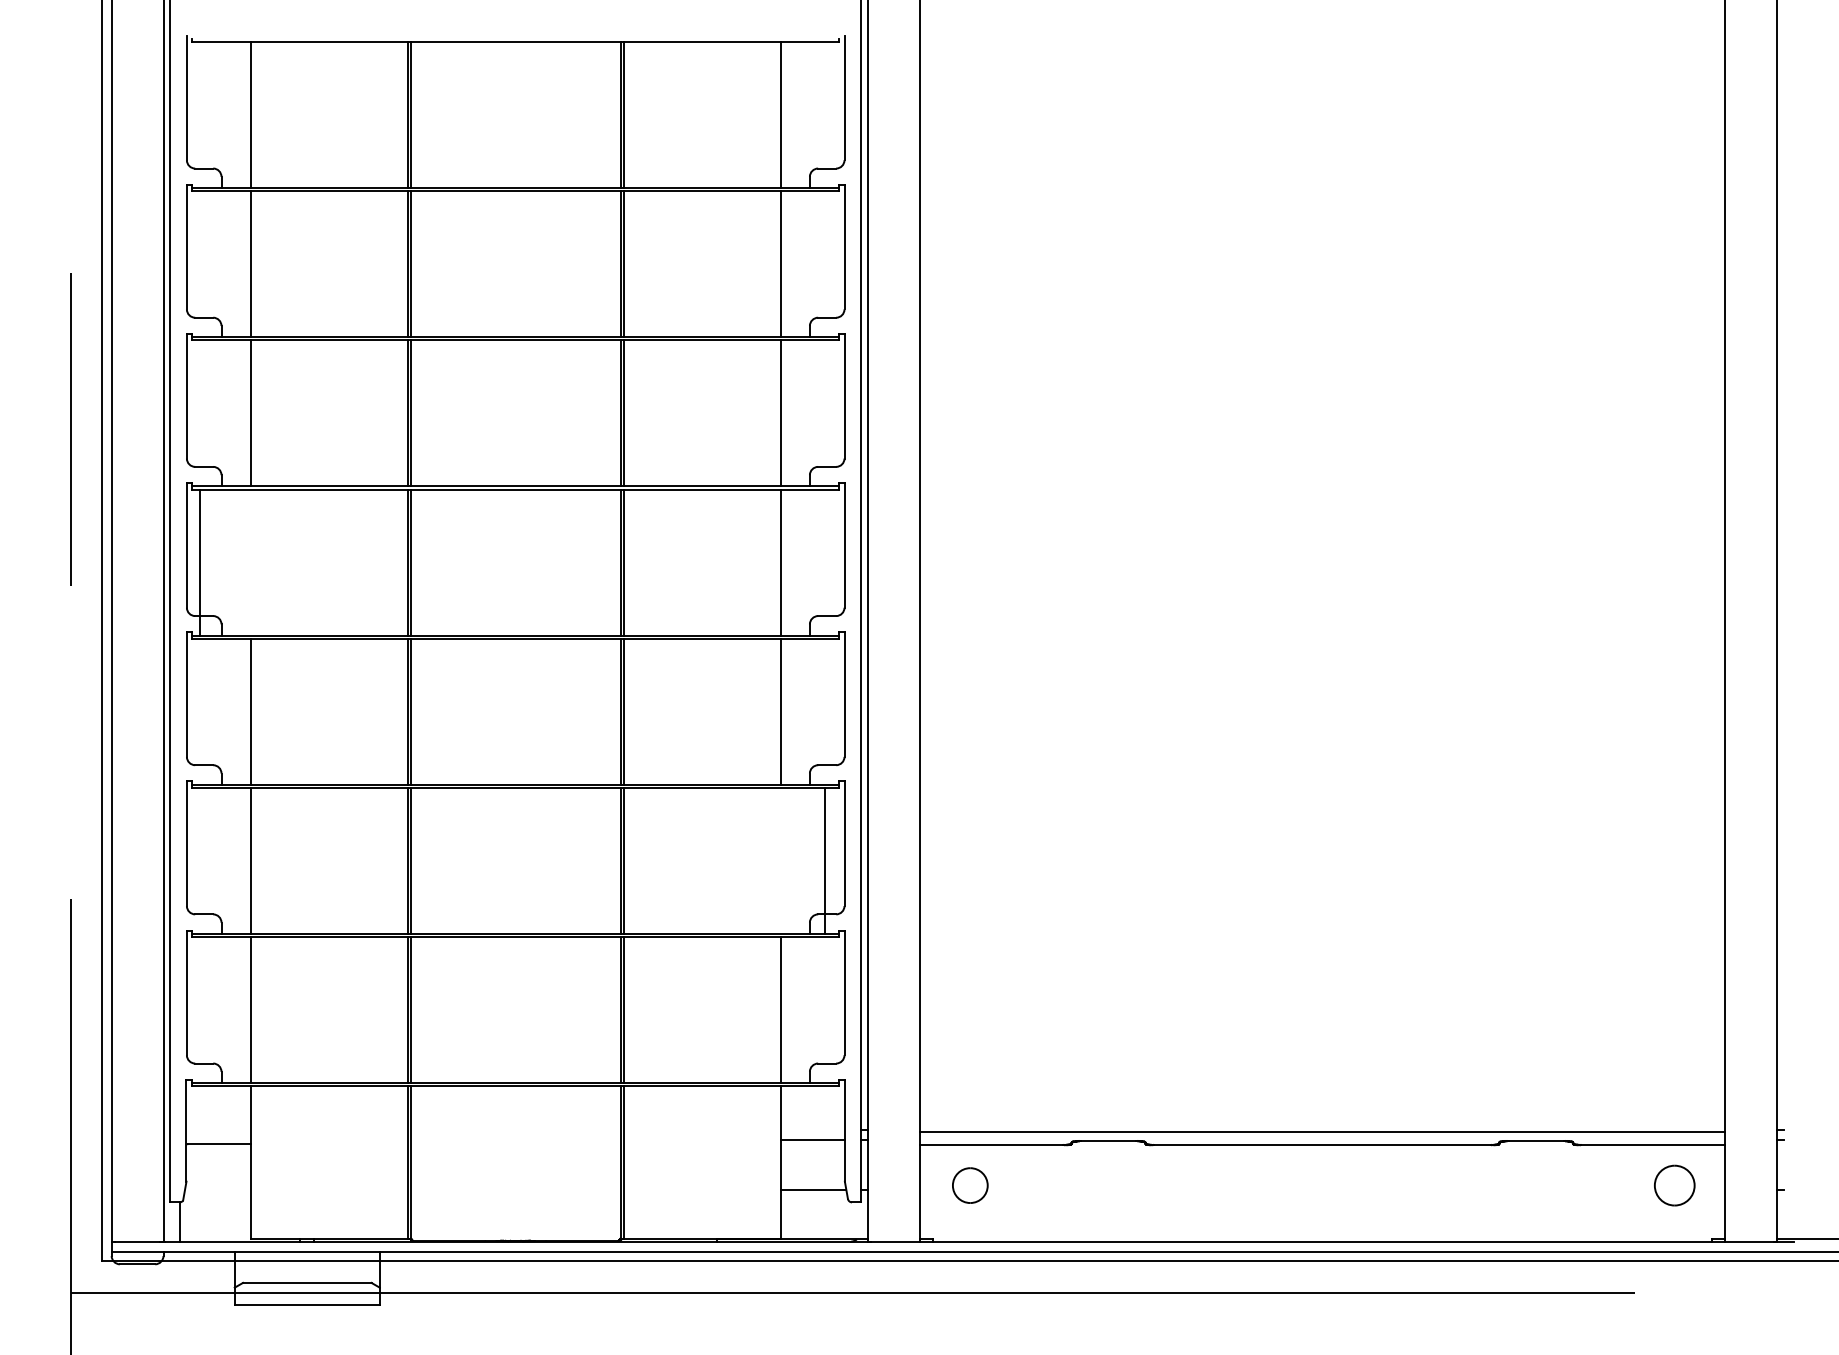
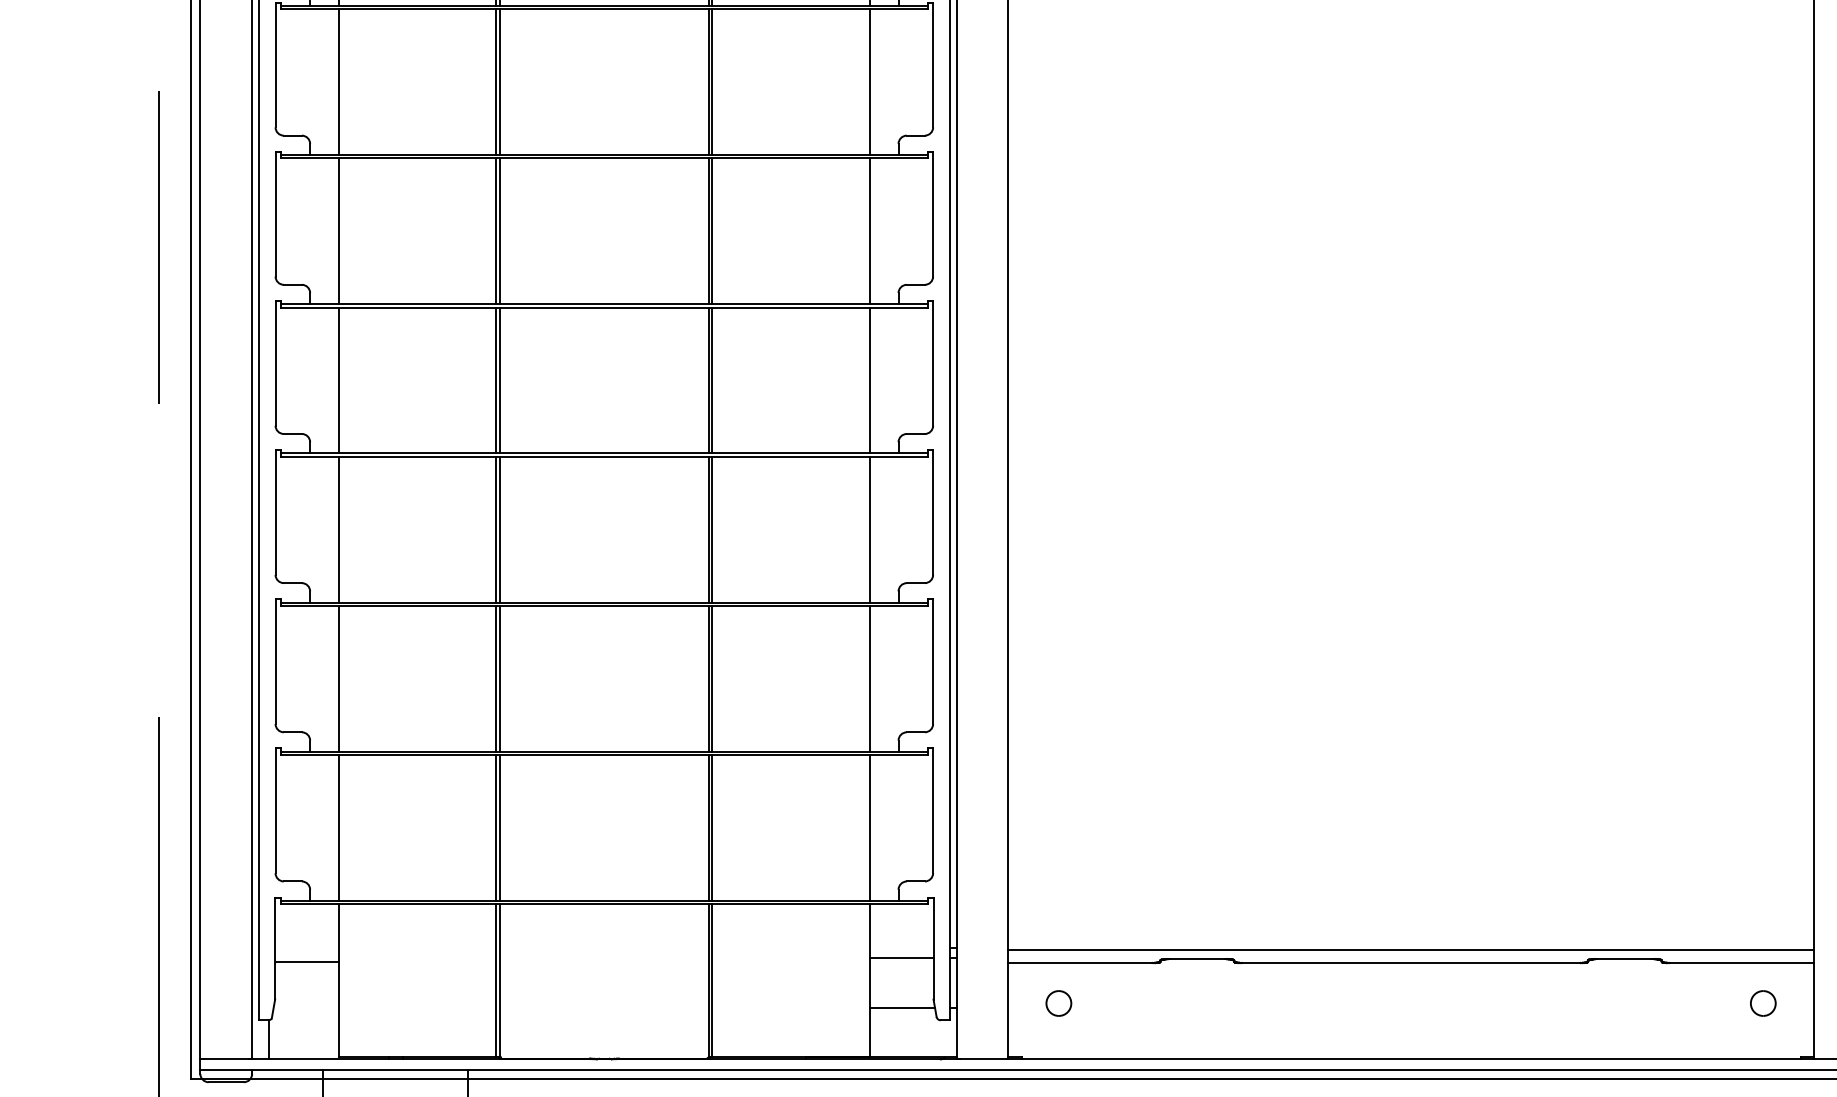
line: (199, 562) -> (339, 380), moved
line: (824, 860) -> (869, 678), moved
part: (969, 1185) -> (1058, 1003), size x0.71
part: (1674, 1185) -> (1763, 1003), size x0.62

